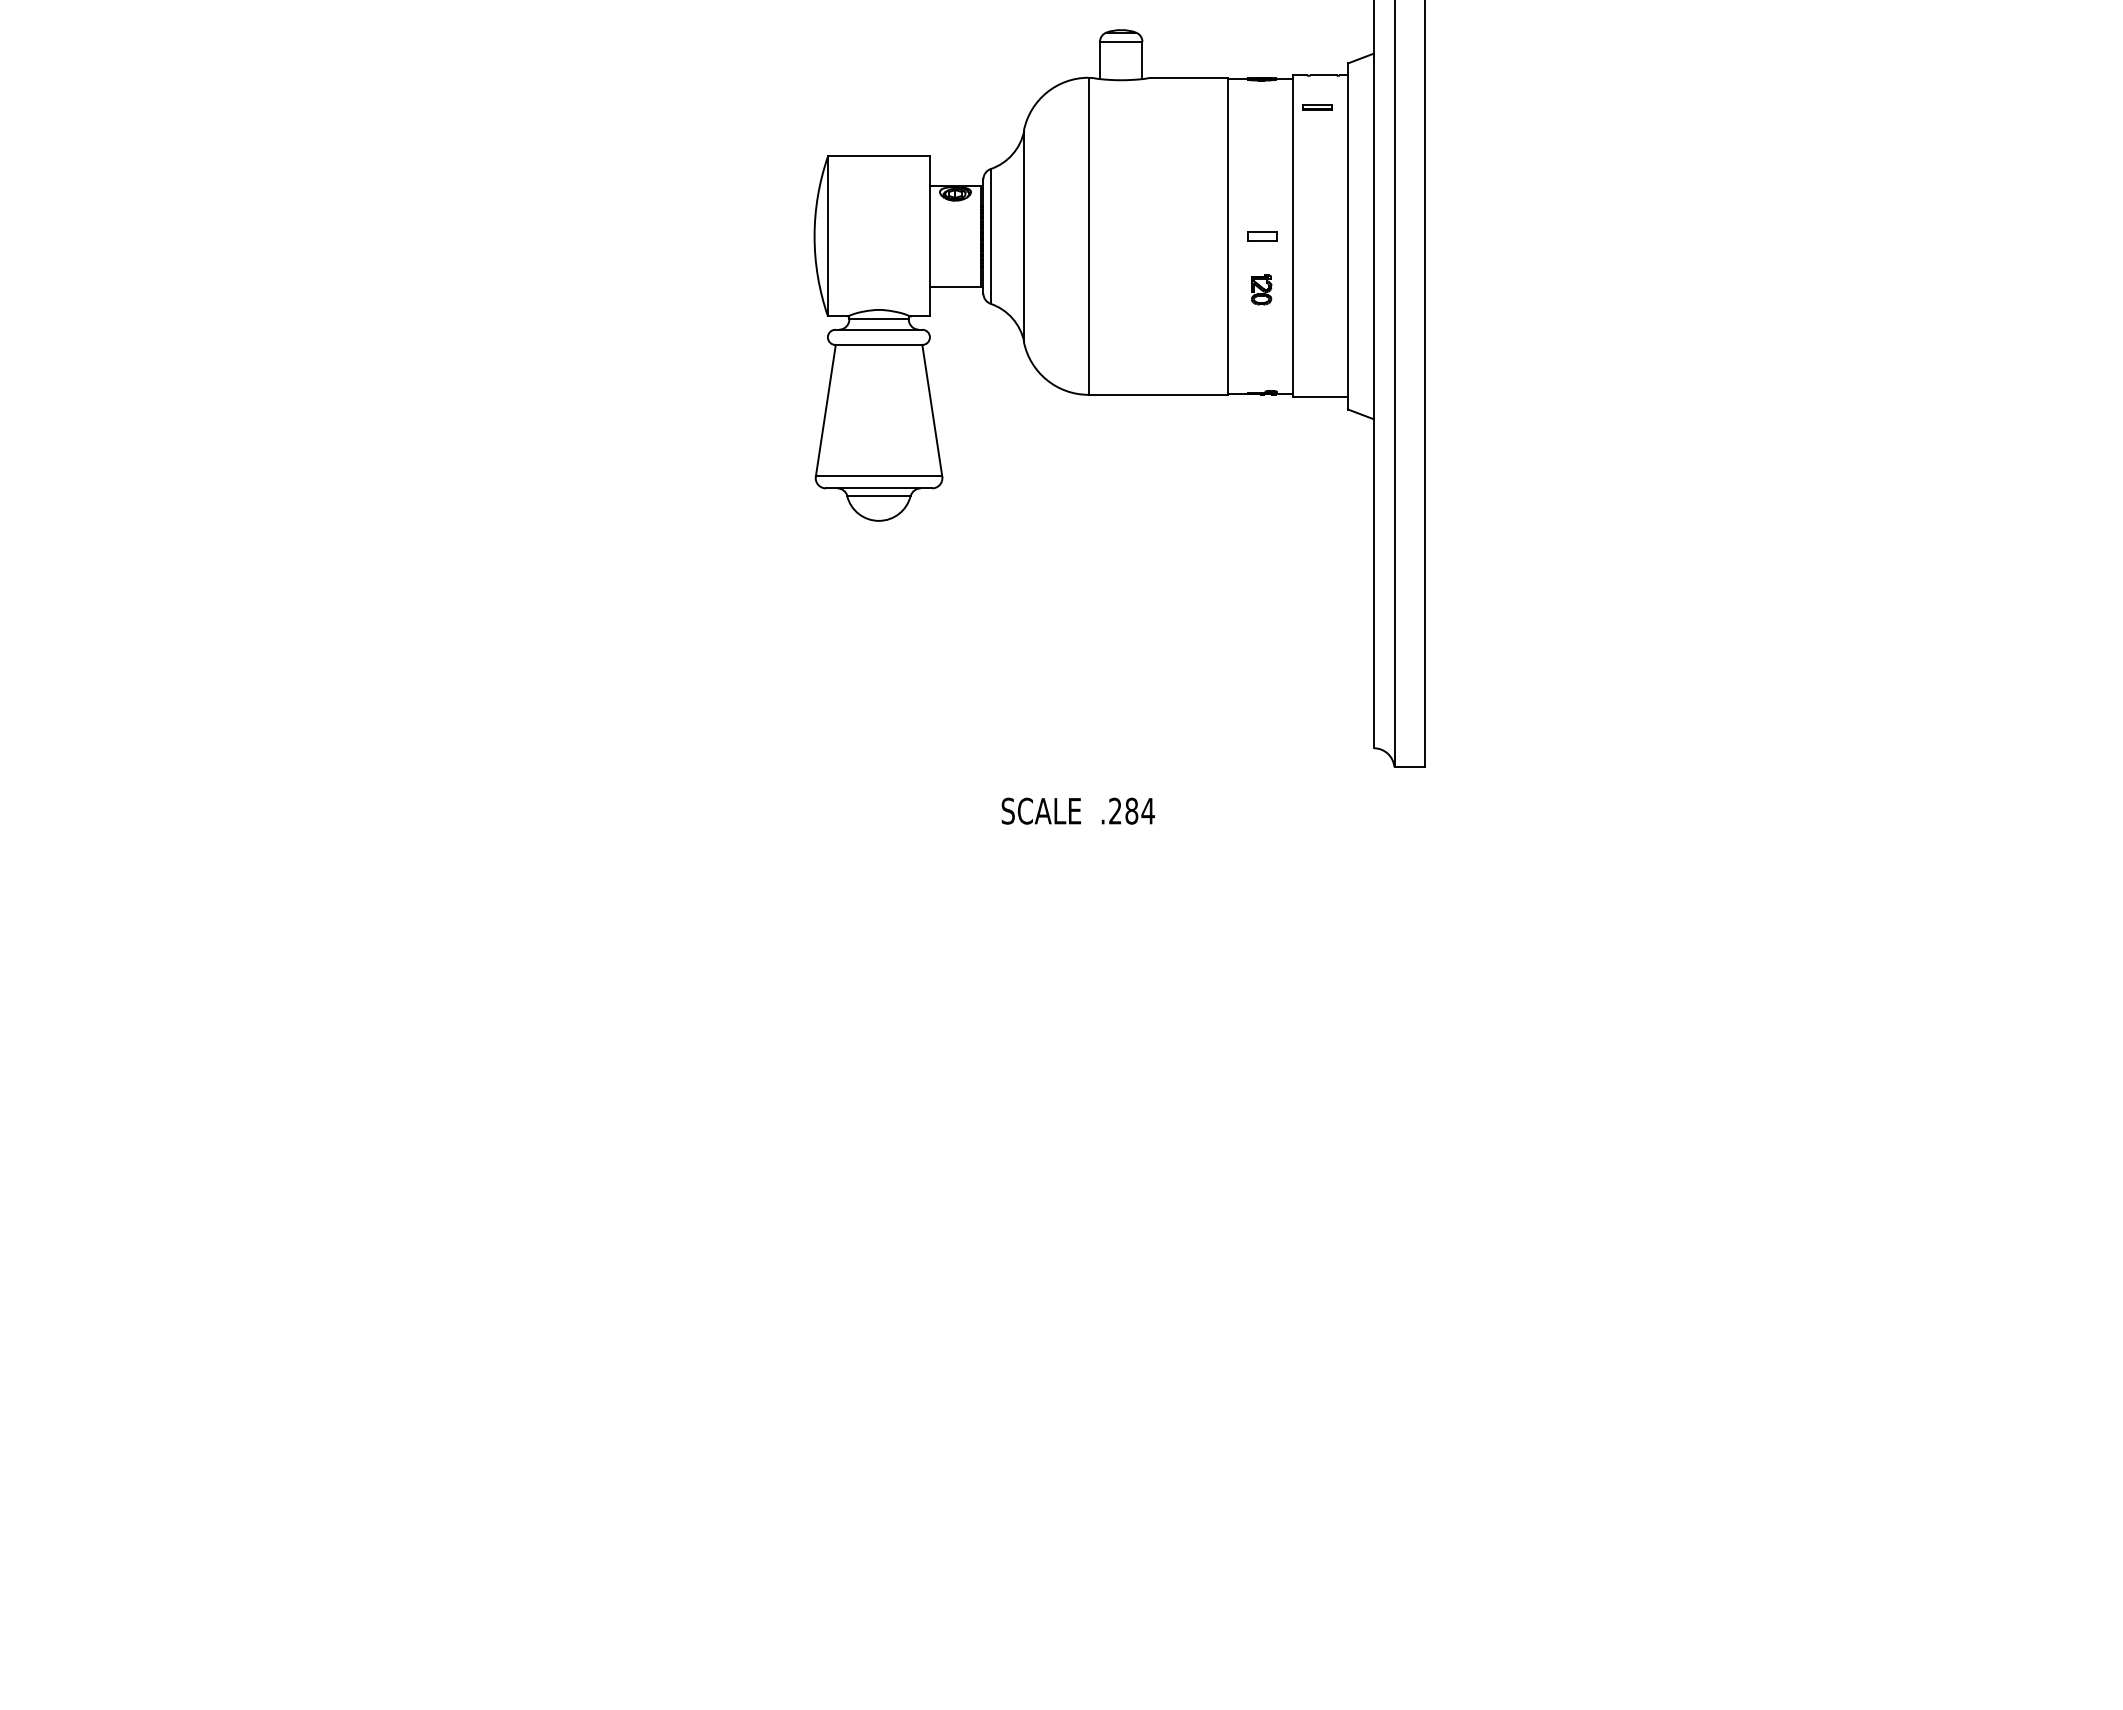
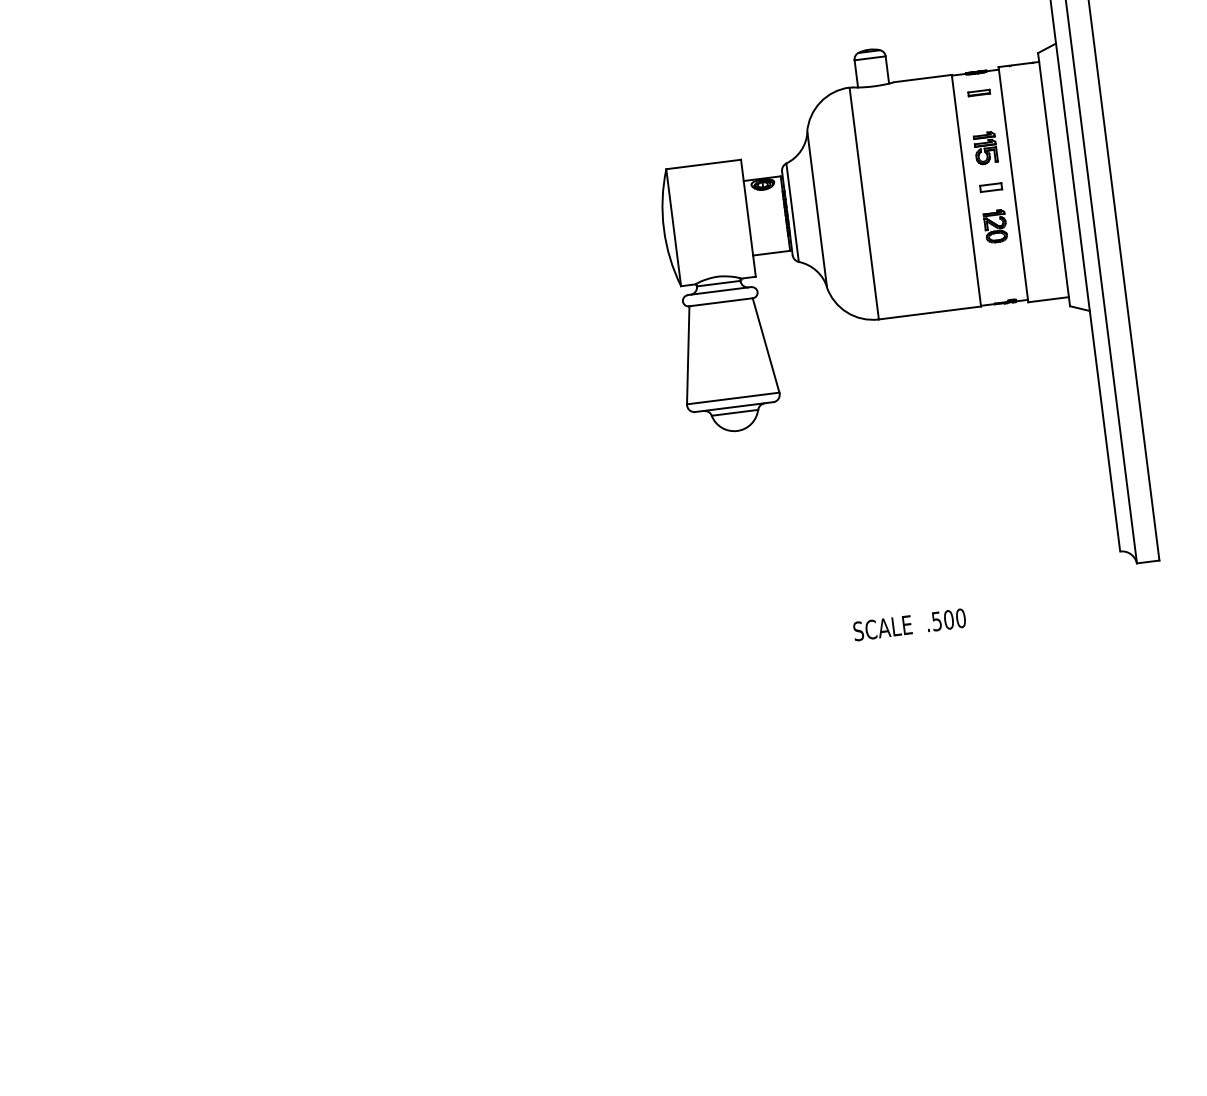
part: (1317, 107) -> (979, 93), moved
part: (1261, 182) -> (985, 148), added
part: (1261, 289) -> (995, 226), size x1.43
text: (1131, 810) -> (948, 619), .284 -> .500

